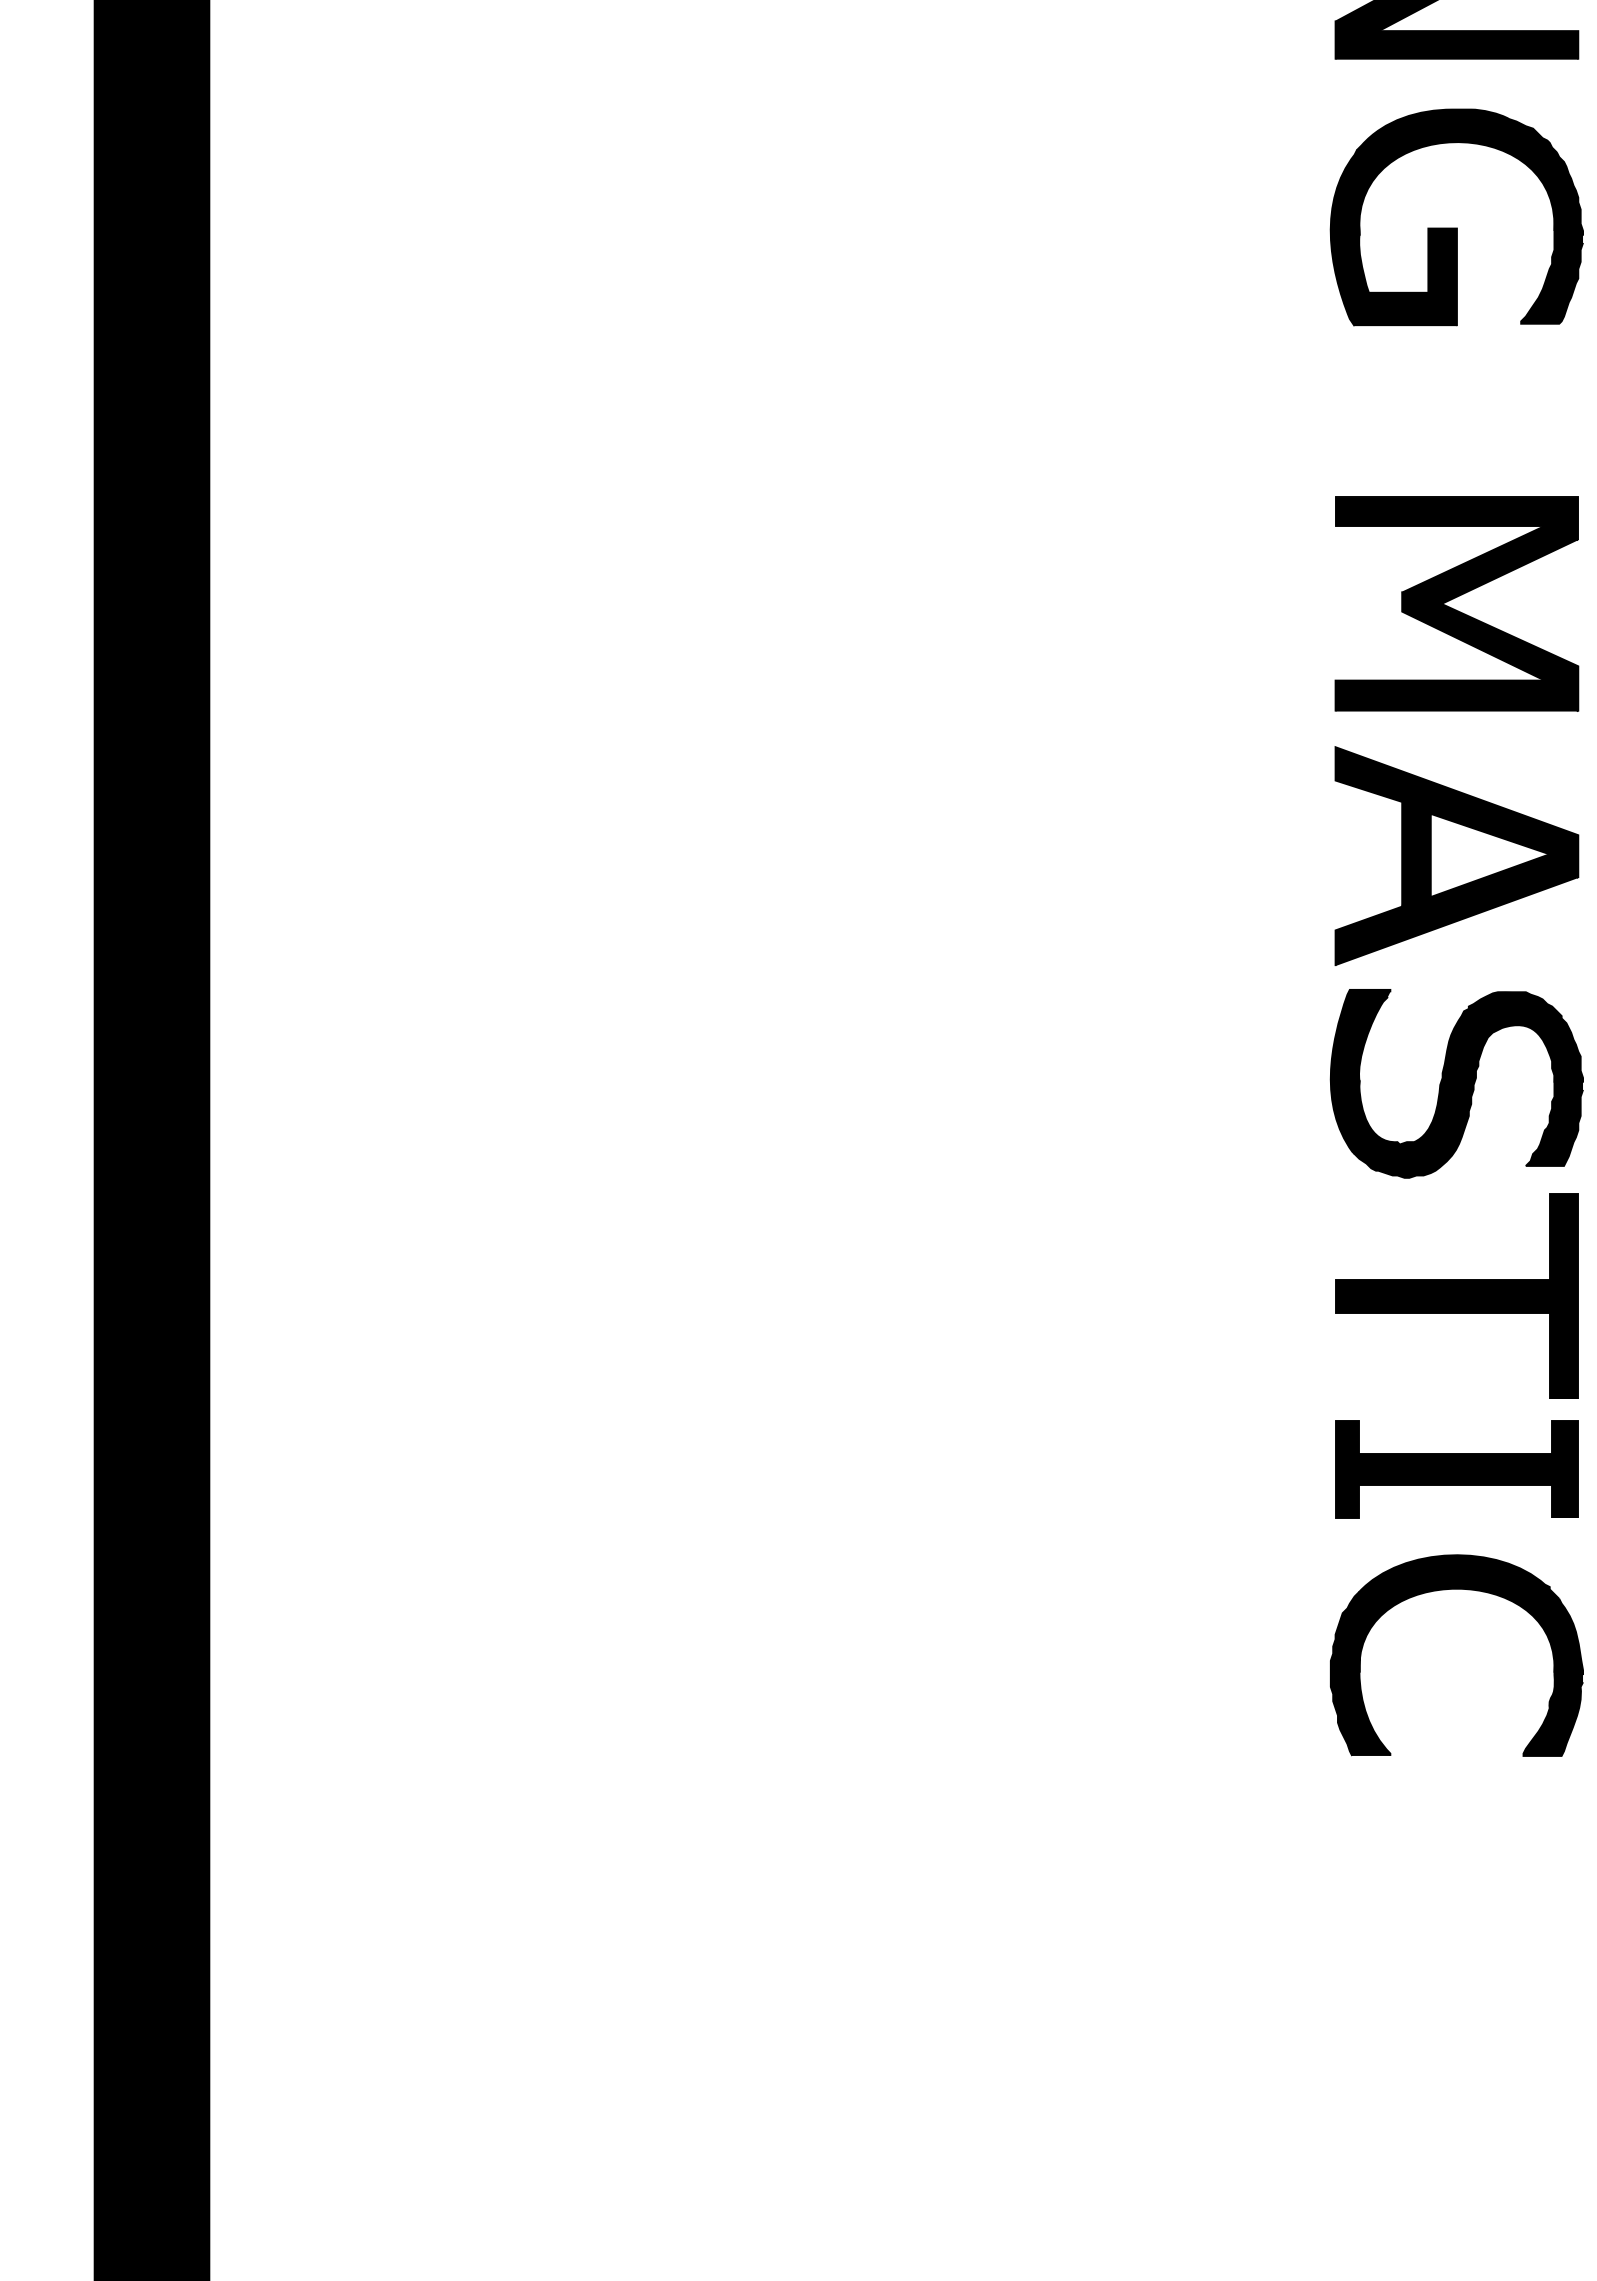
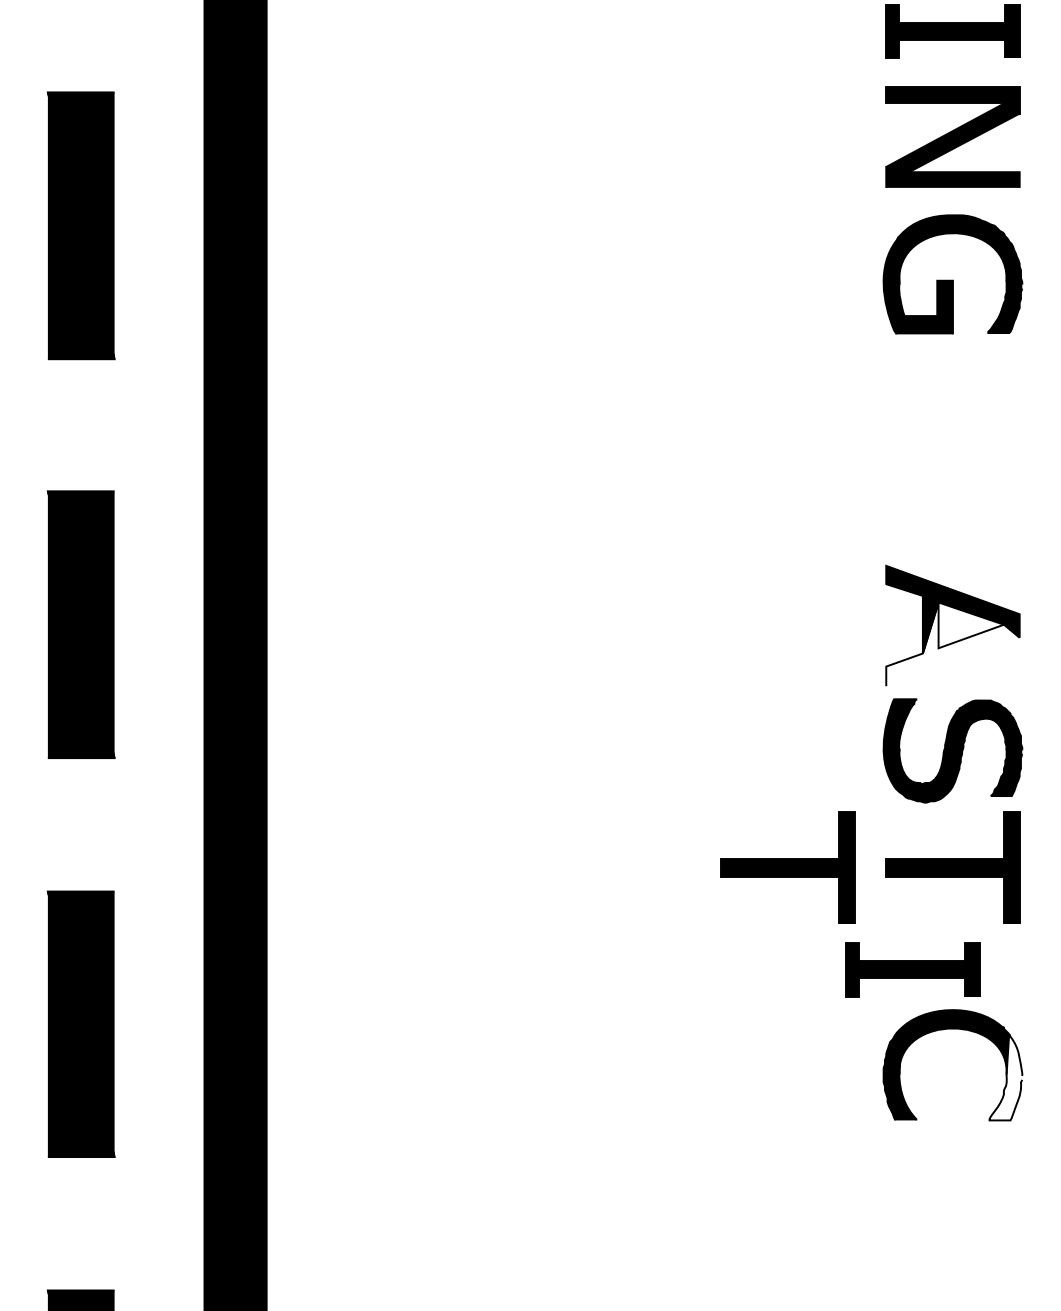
part: (1456, 604) -> (952, 487), removed
fill: (1456, 890) -> (952, 644), removed
part: (1155, 1295) -> (787, 867), added
part: (1456, 1468) -> (912, 969), moved
fill: (1552, 1677) -> (1005, 1077), removed

